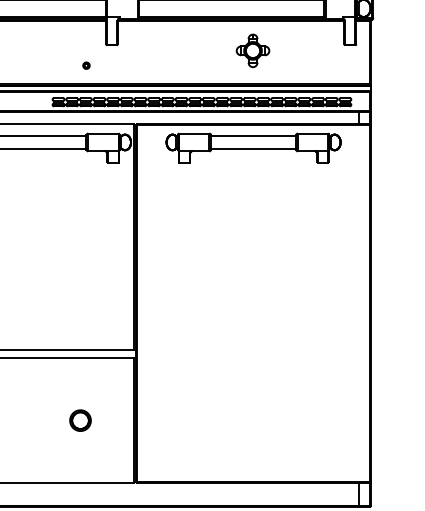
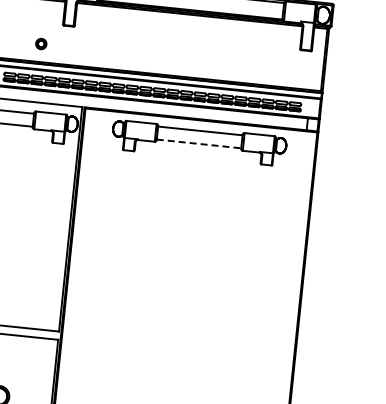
part: (252, 50) -> (208, 45), removed
part: (86, 65) -> (41, 43), size x1.6
line: (254, 149) -> (199, 144), solid -> dashed

